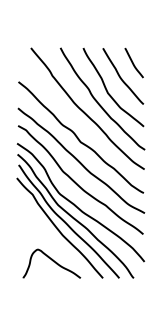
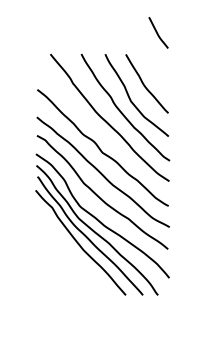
curve: (133, 62) -> (157, 32), moved
curve: (52, 261) -> (73, 277), removed

